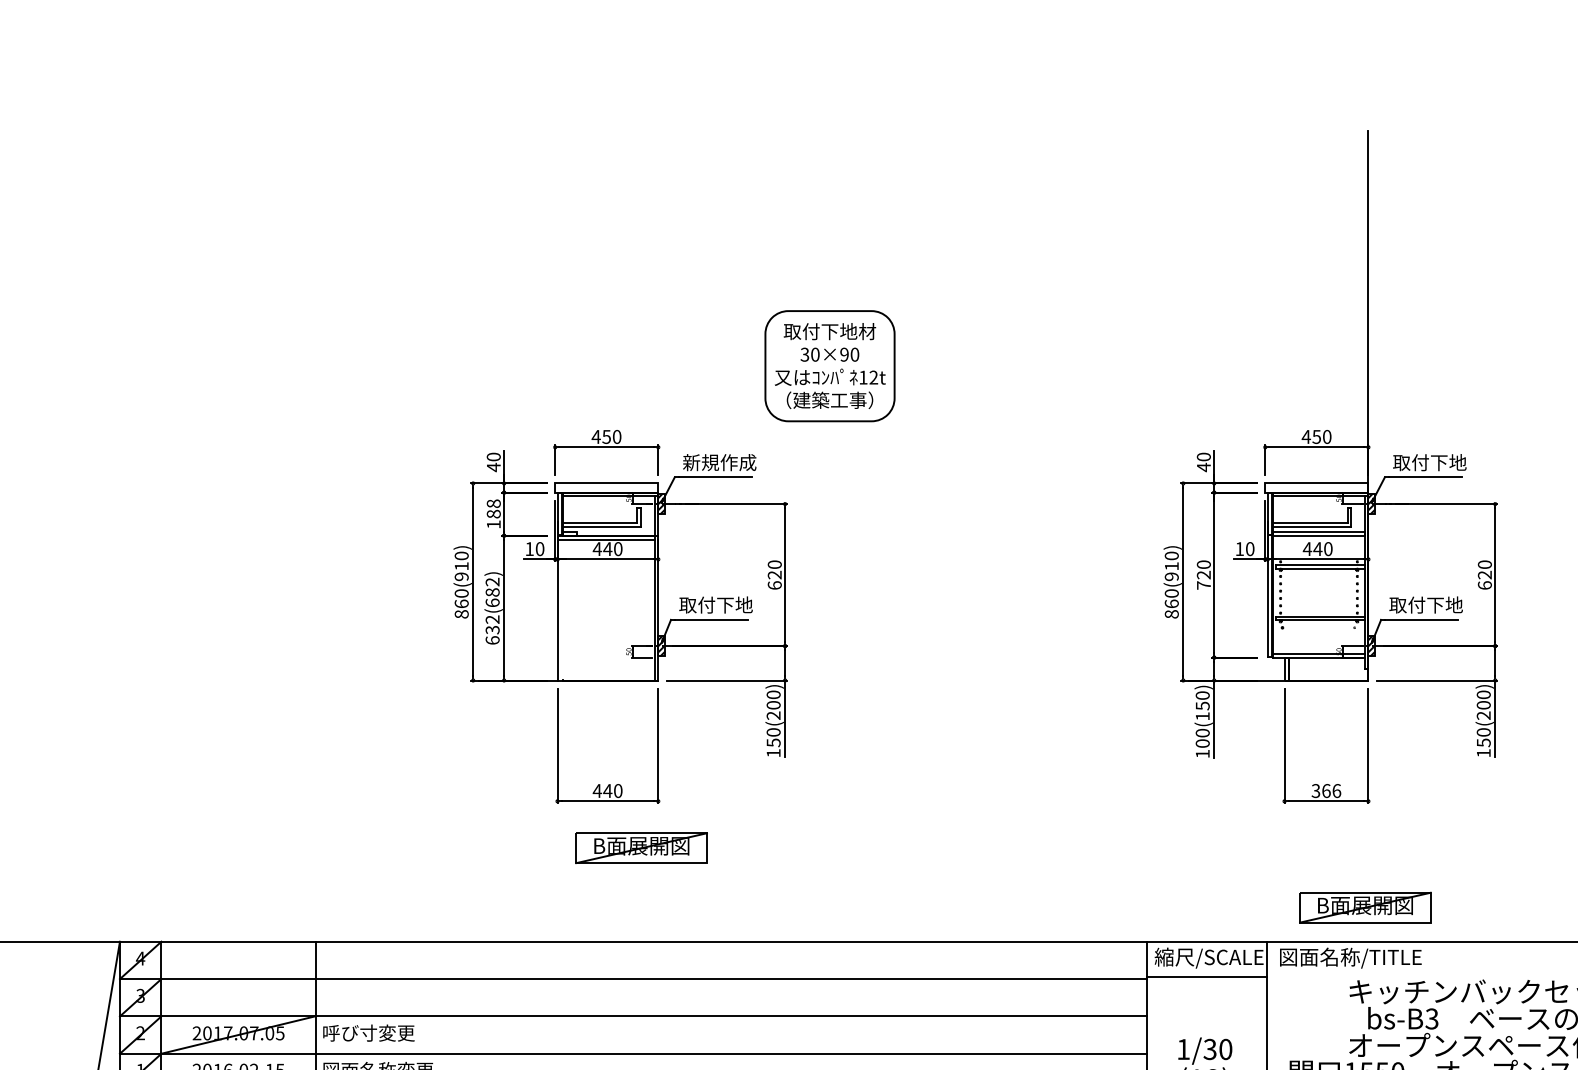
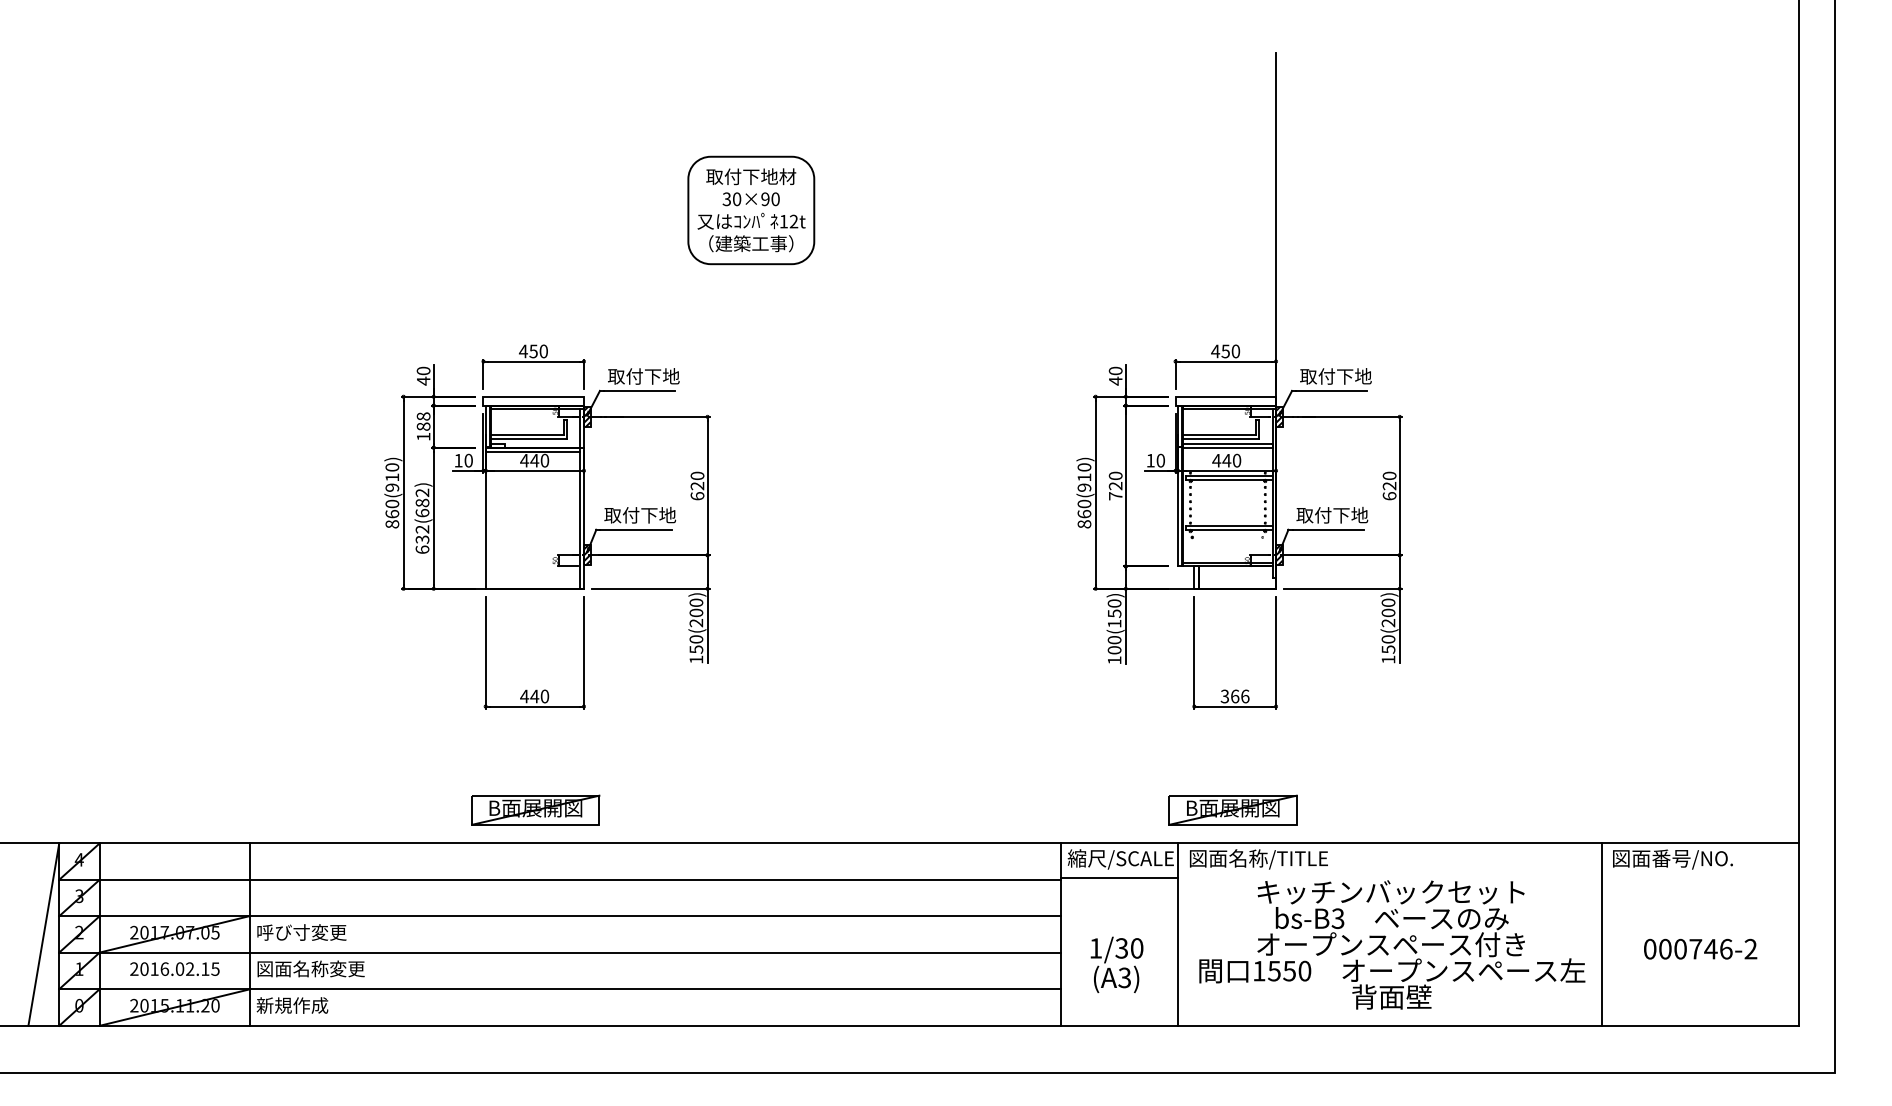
part: (830, 366) -> (751, 210), moved
text: (719, 462) -> (643, 376), 新規作成 -> 取付下地
part: (641, 847) -> (535, 809), moved
part: (1364, 906) -> (1232, 809), moved

